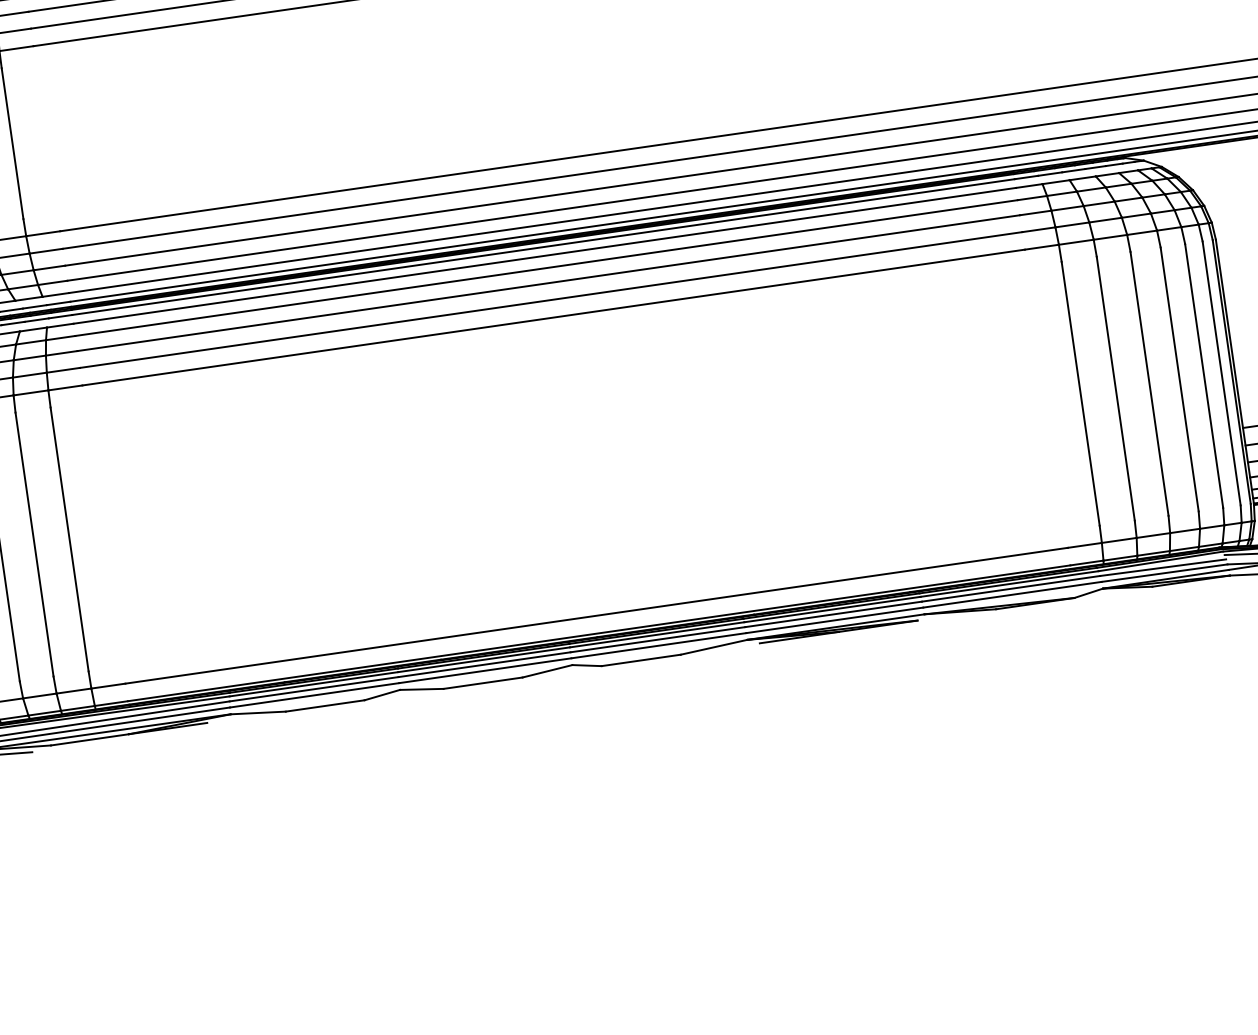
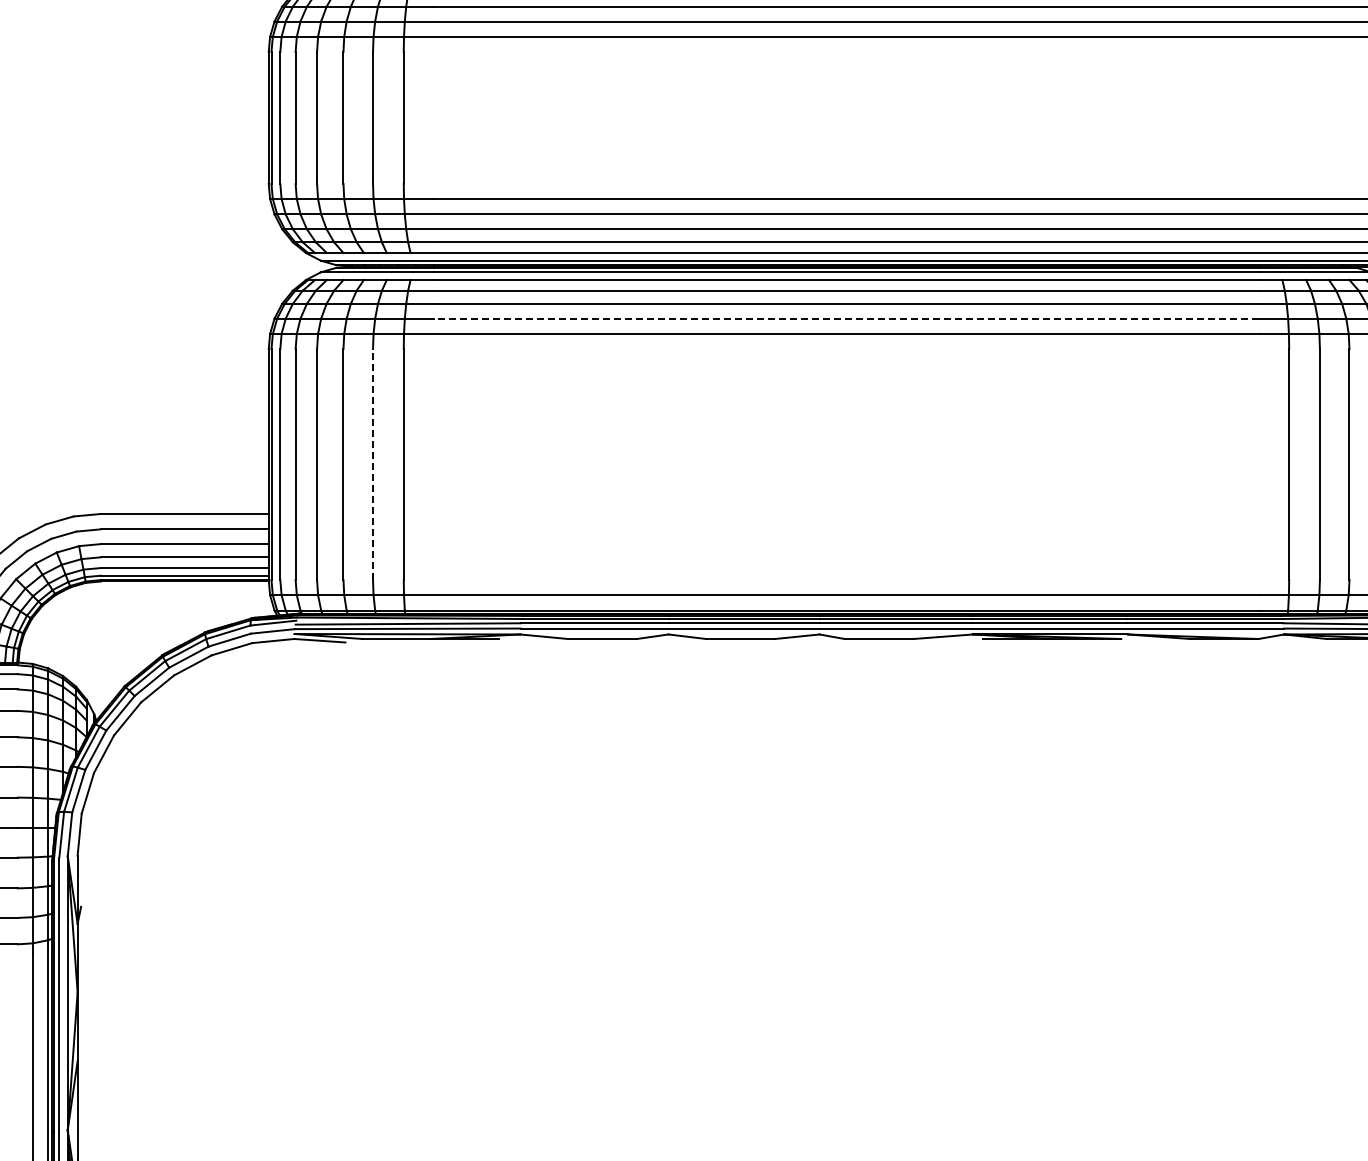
line: (551, 299) -> (846, 318), solid -> dashed
line: (35, 544) -> (373, 464), solid -> dashed

